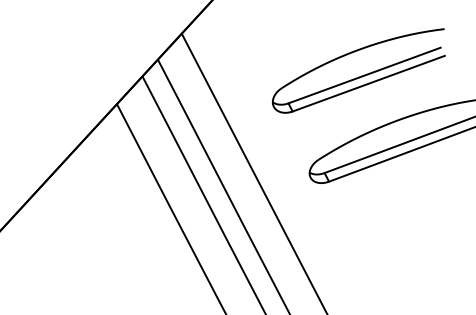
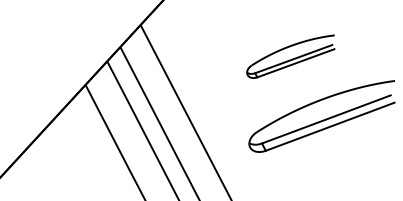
part: (358, 70) -> (290, 56), size x0.6

